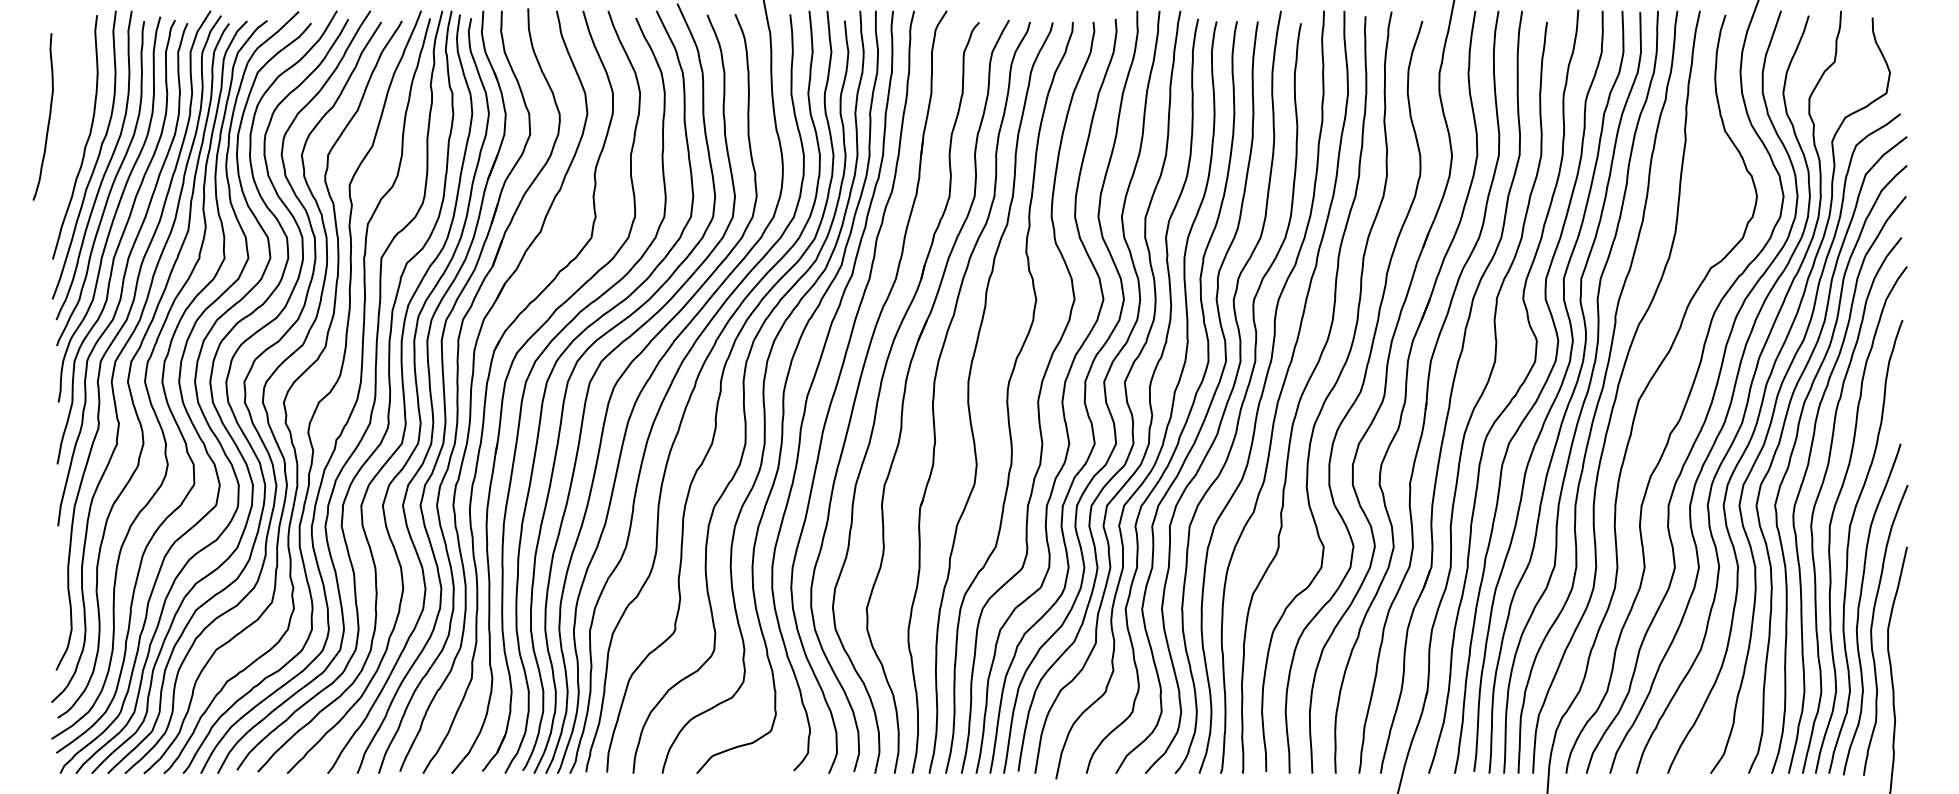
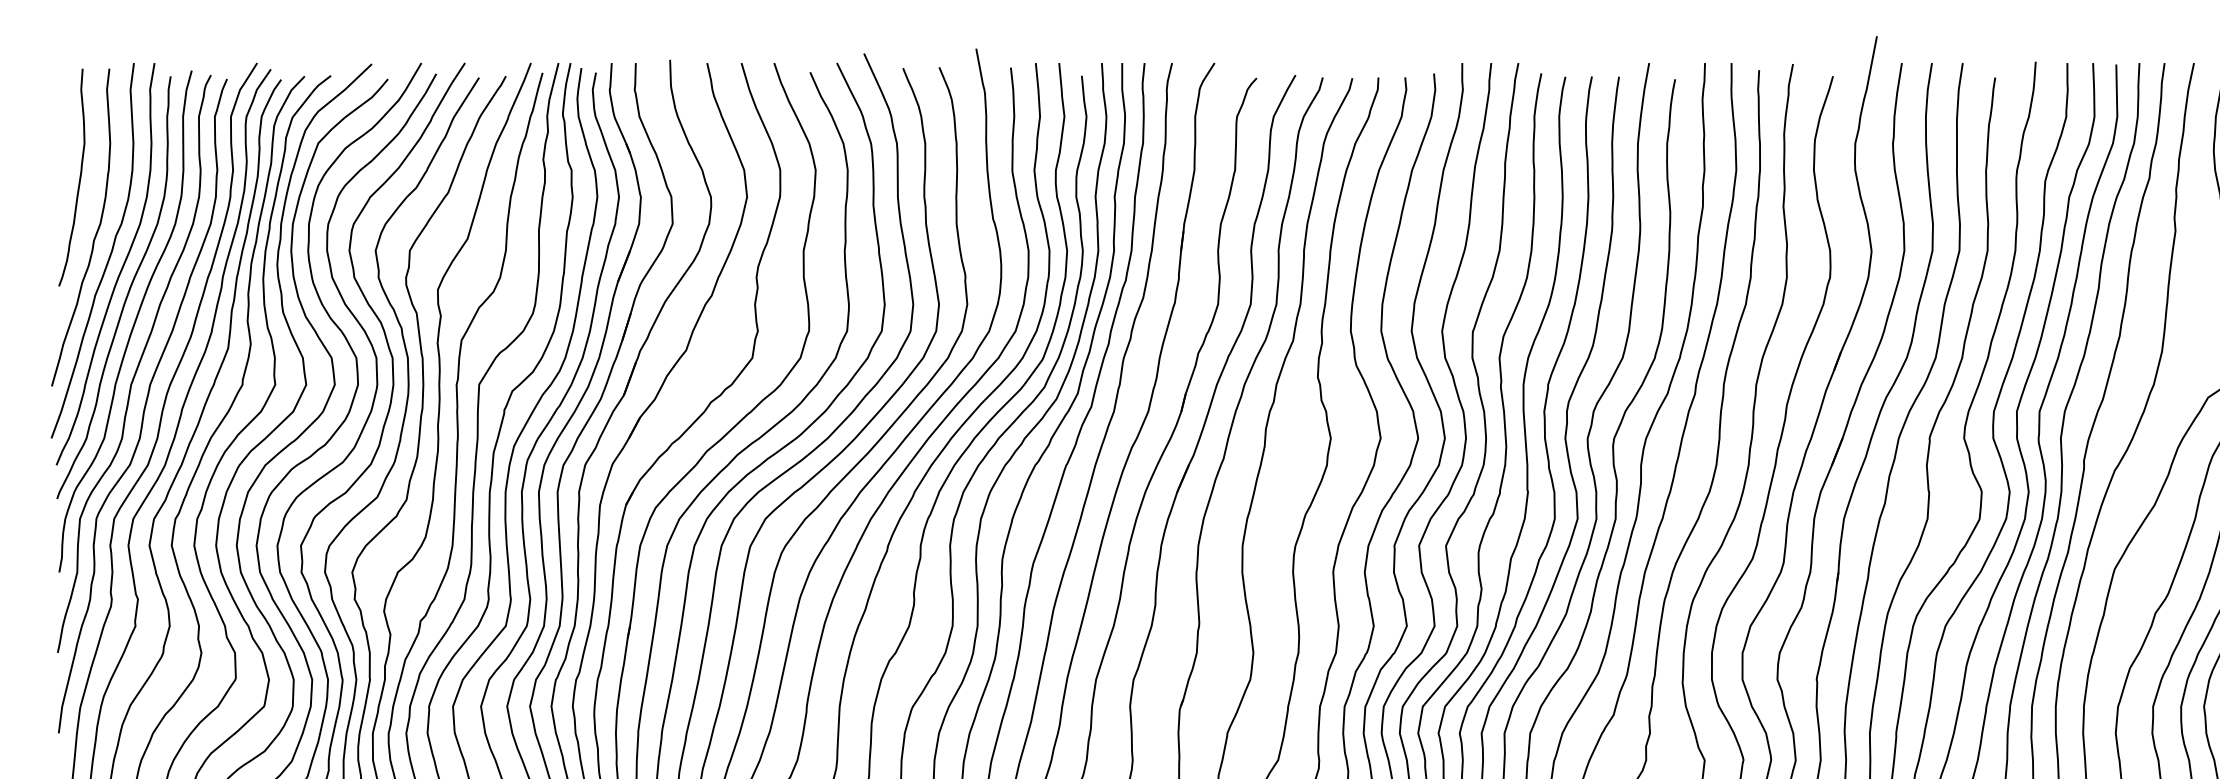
curve: (48, 117) -> (78, 178), moved

